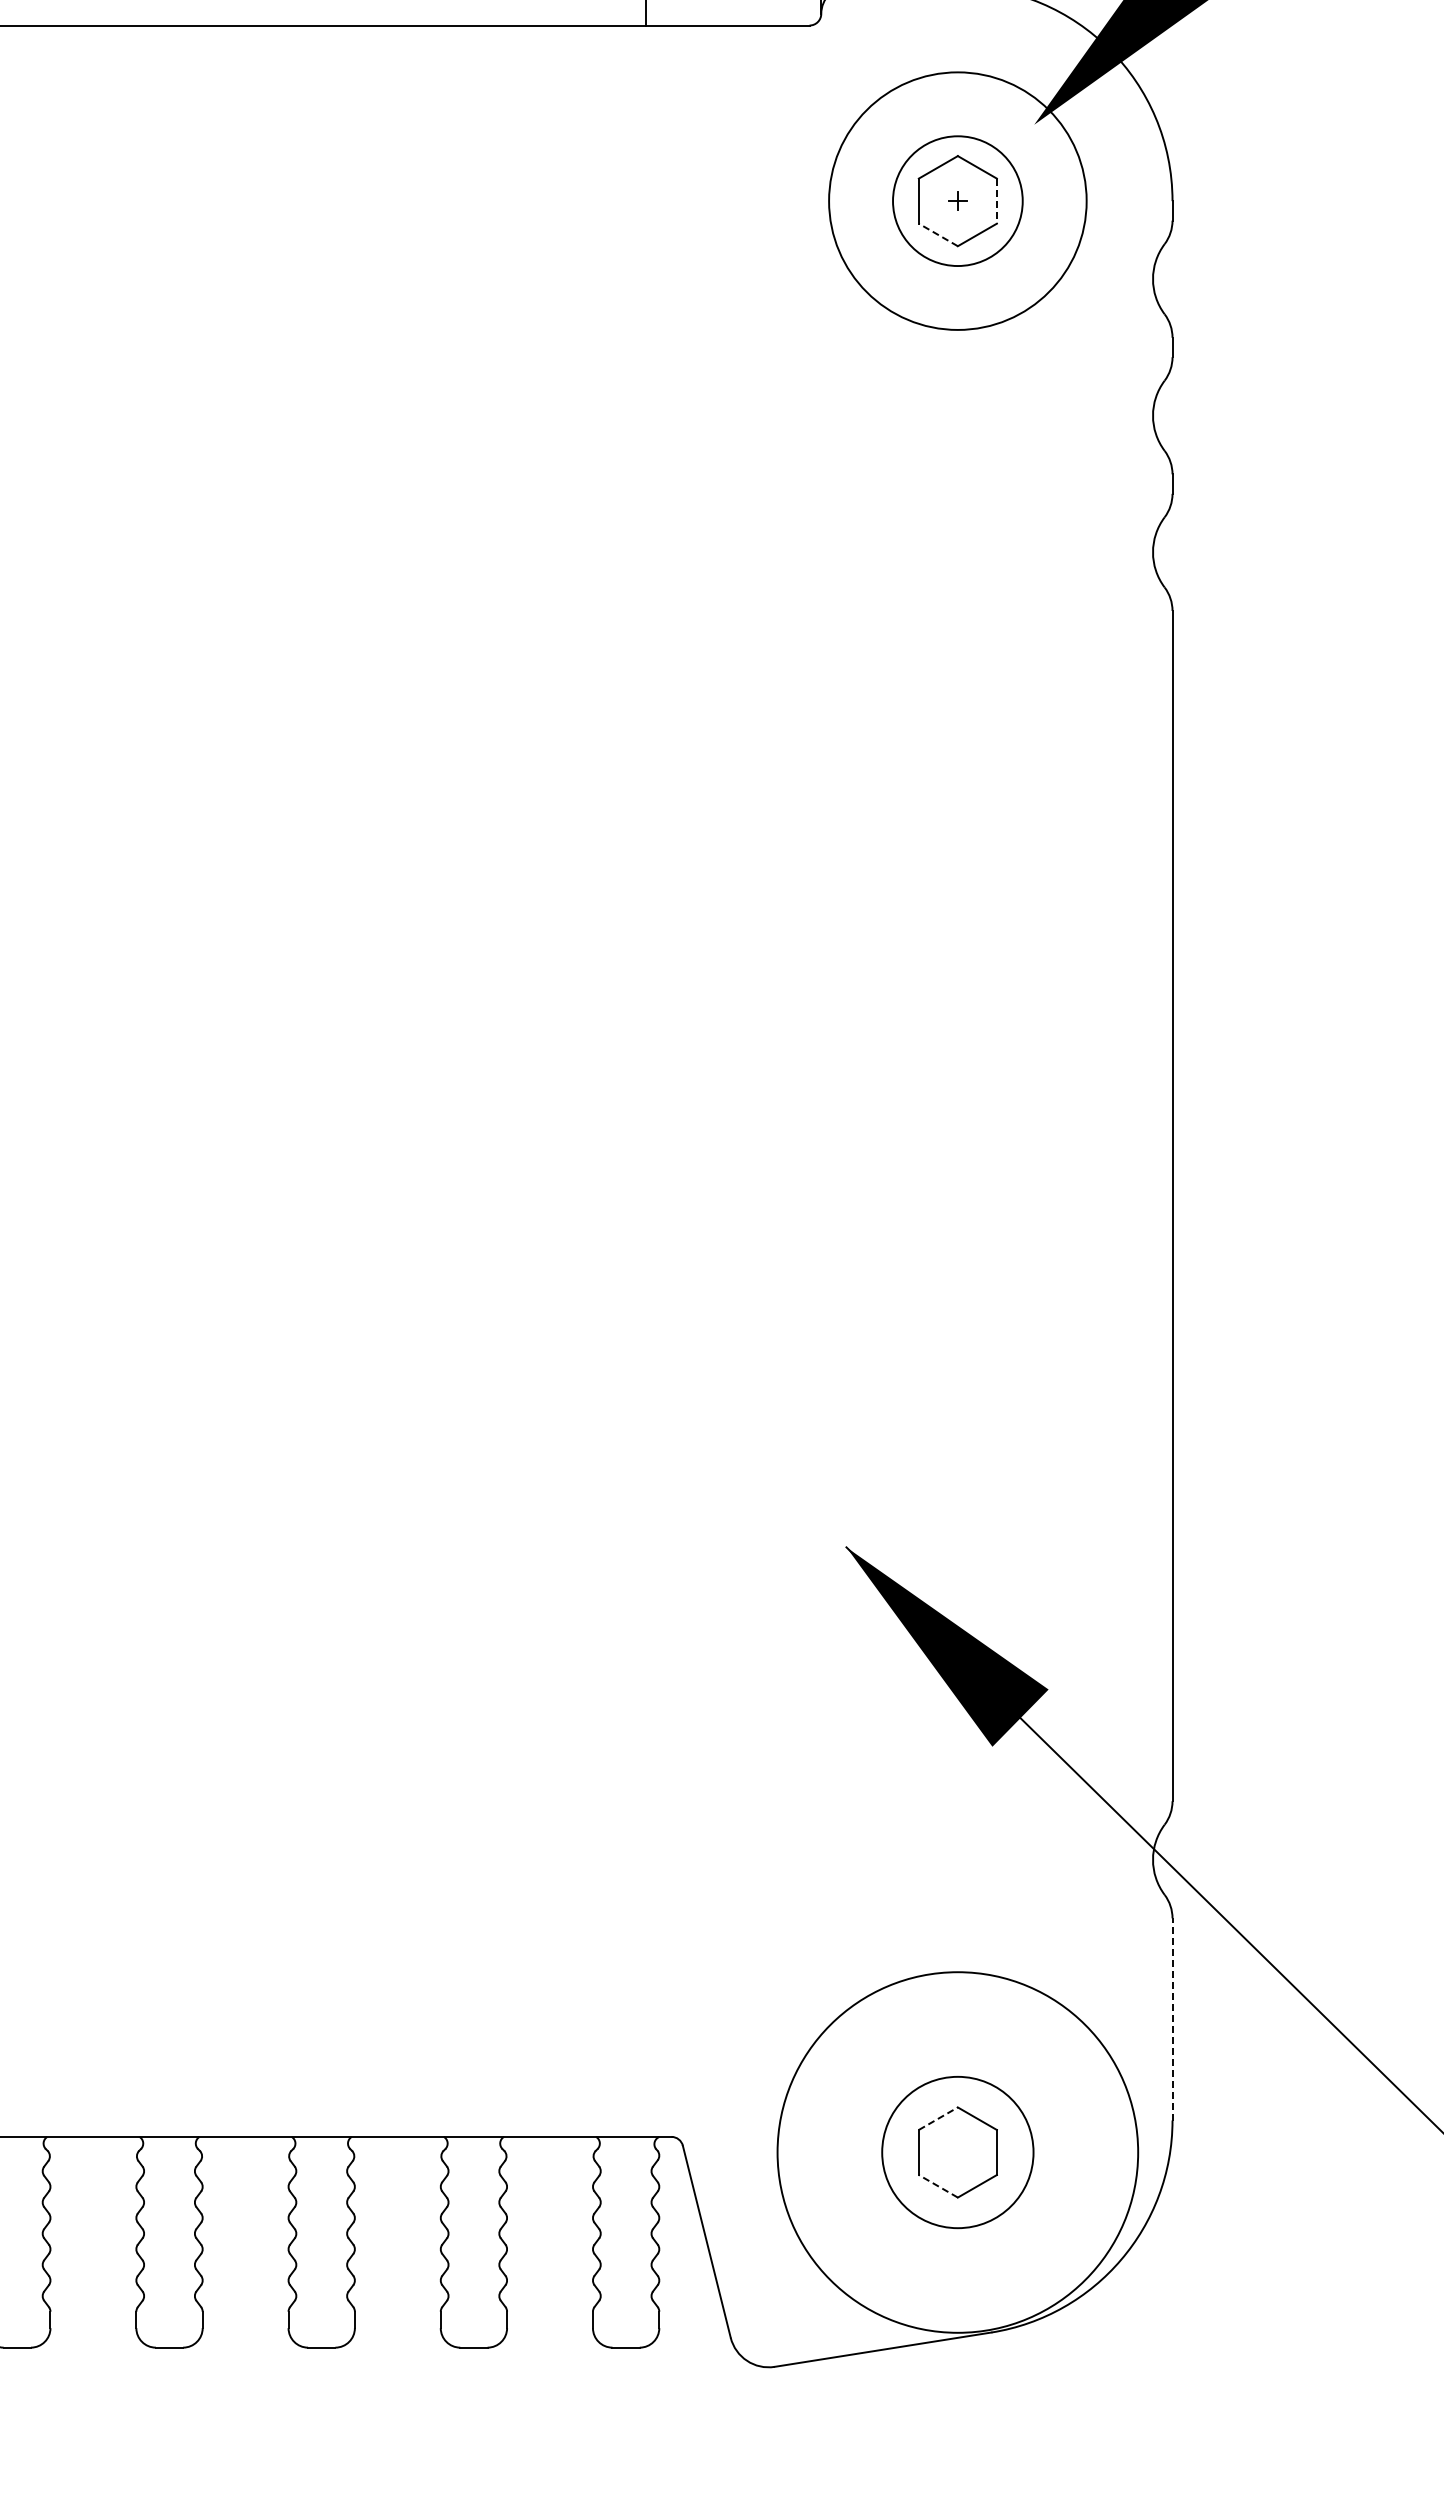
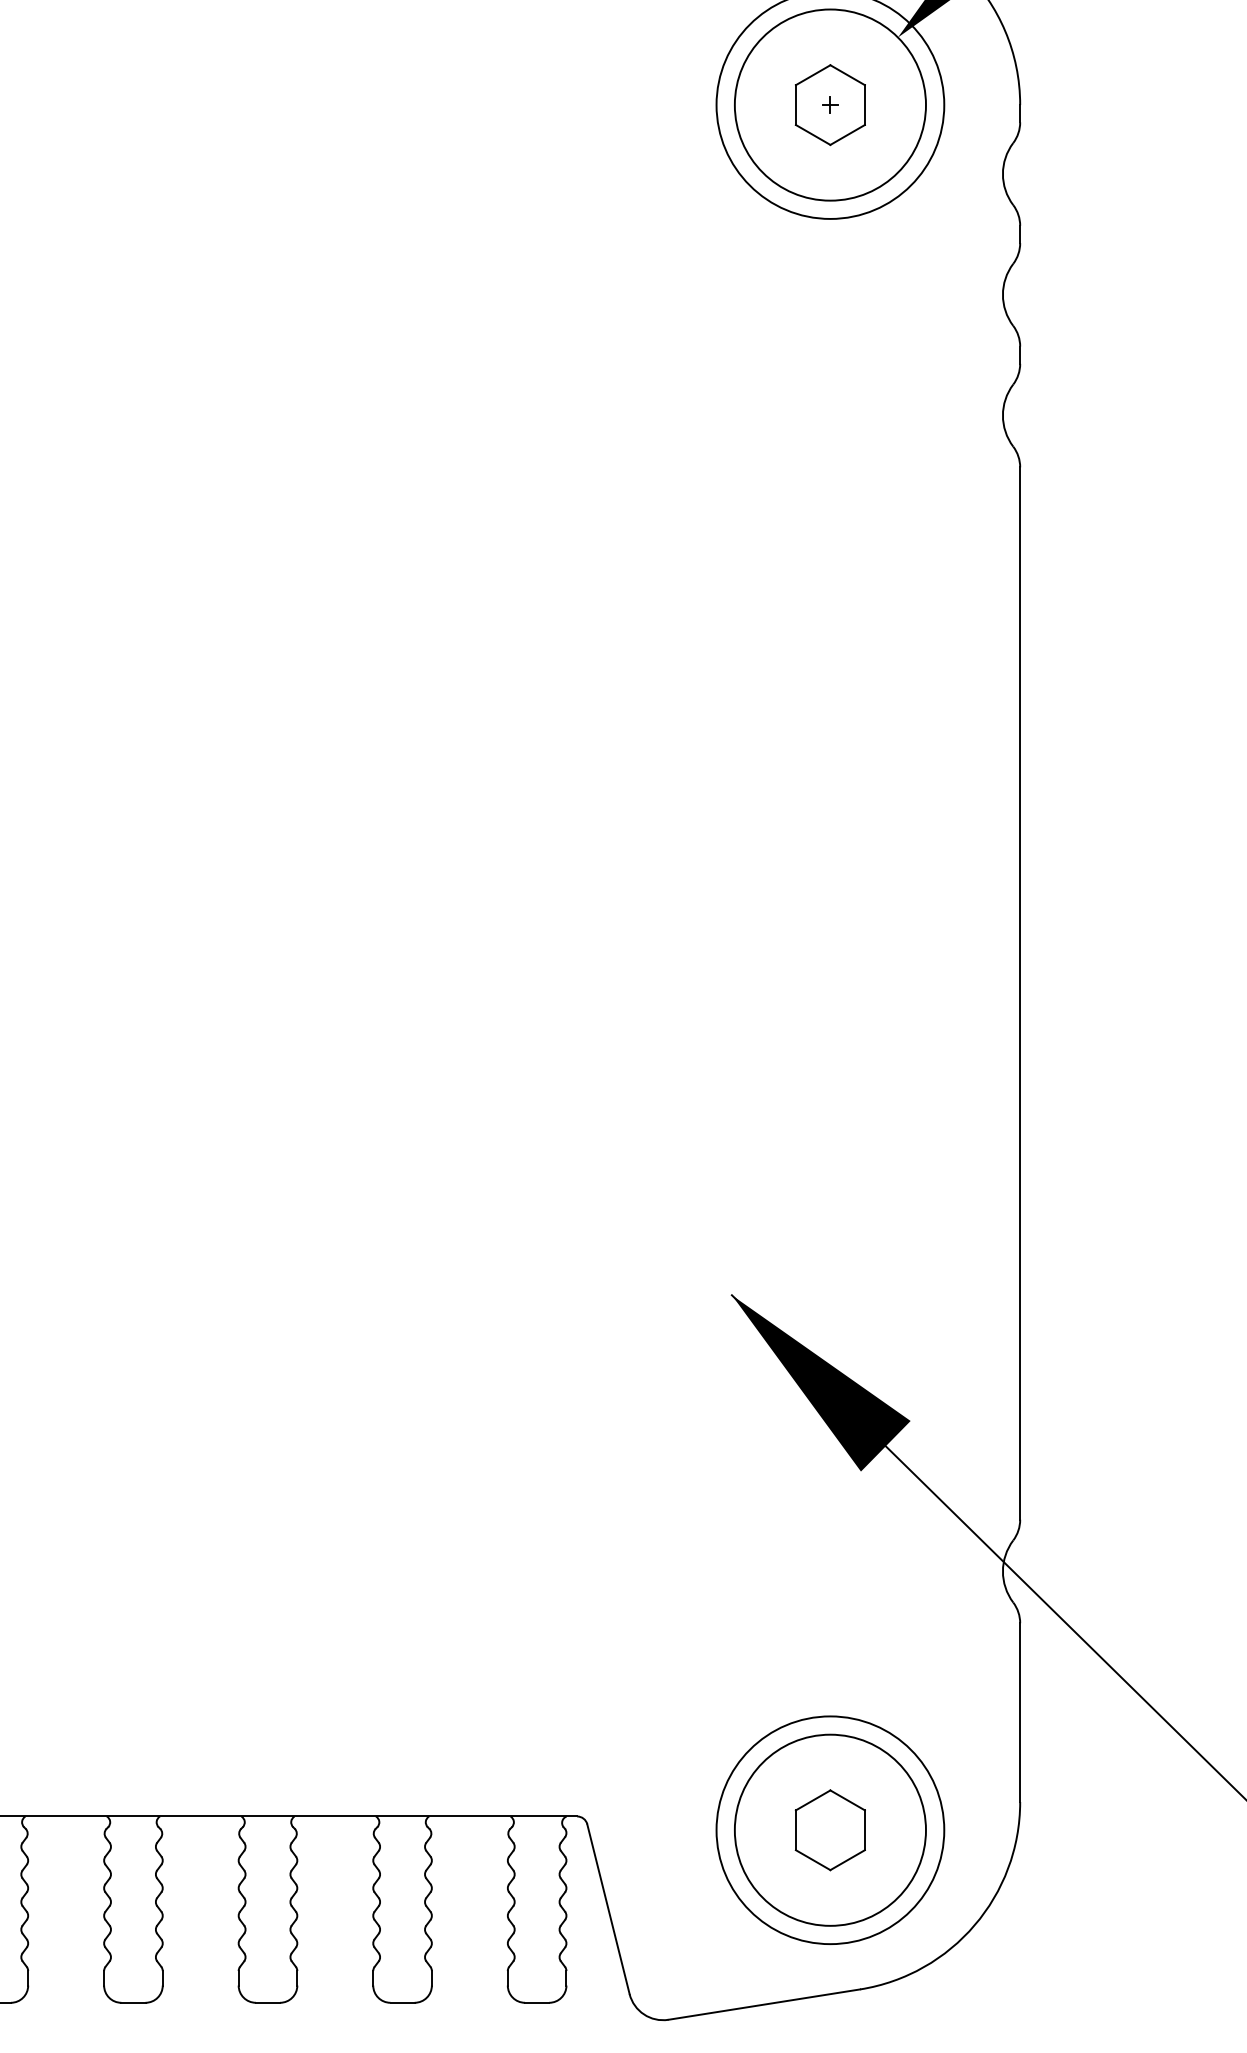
circle: (957, 201) -> (830, 105), size x1.67
line: (996, 201) -> (864, 105), dashed -> solid
line: (938, 234) -> (813, 134), dashed -> solid
line: (1172, 2018) -> (1020, 1711), dashed -> solid
line: (938, 2118) -> (813, 1800), dashed -> solid
circle: (957, 2152) -> (830, 1830), size x0.71
circle: (957, 2152) -> (830, 1830), size x1.43
line: (938, 2186) -> (813, 1860), dashed -> solid

